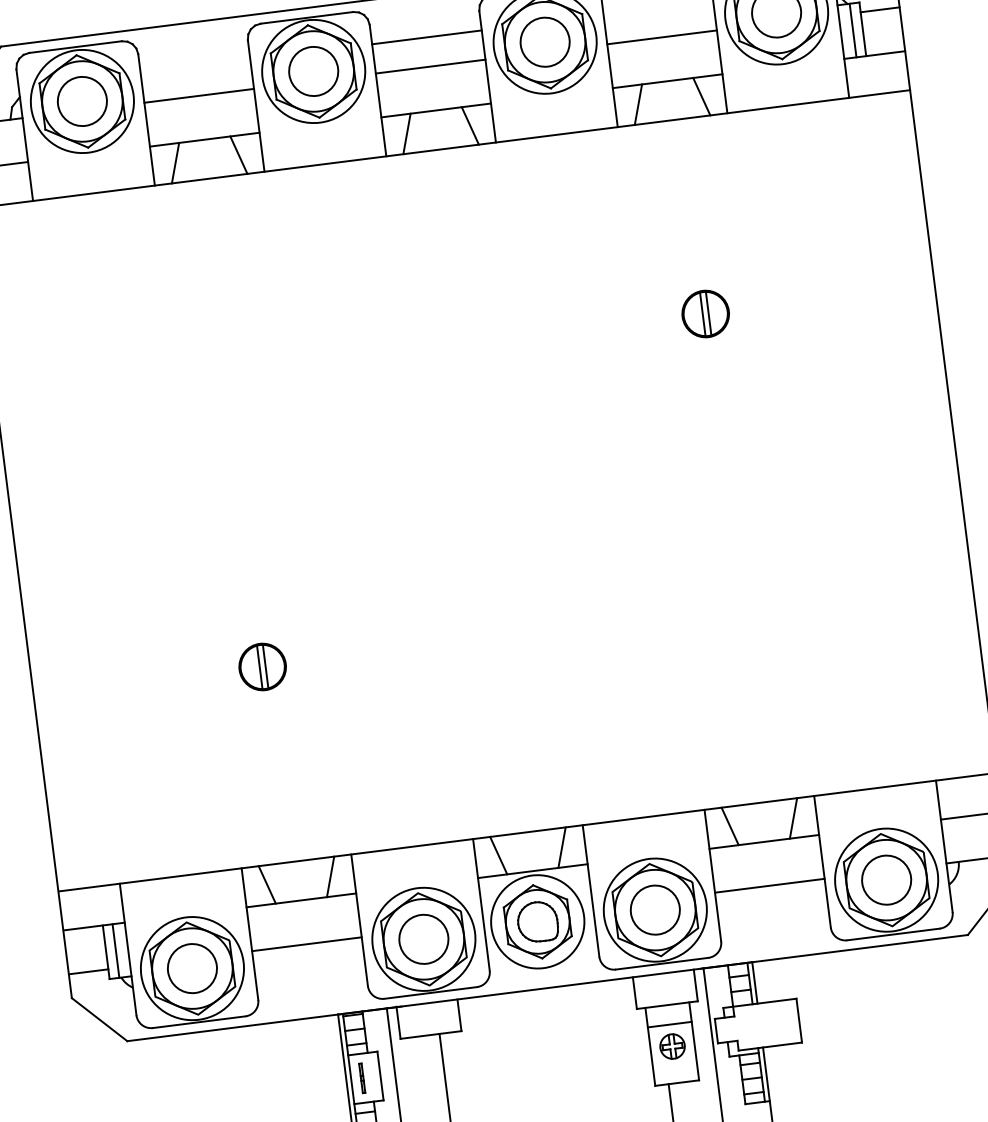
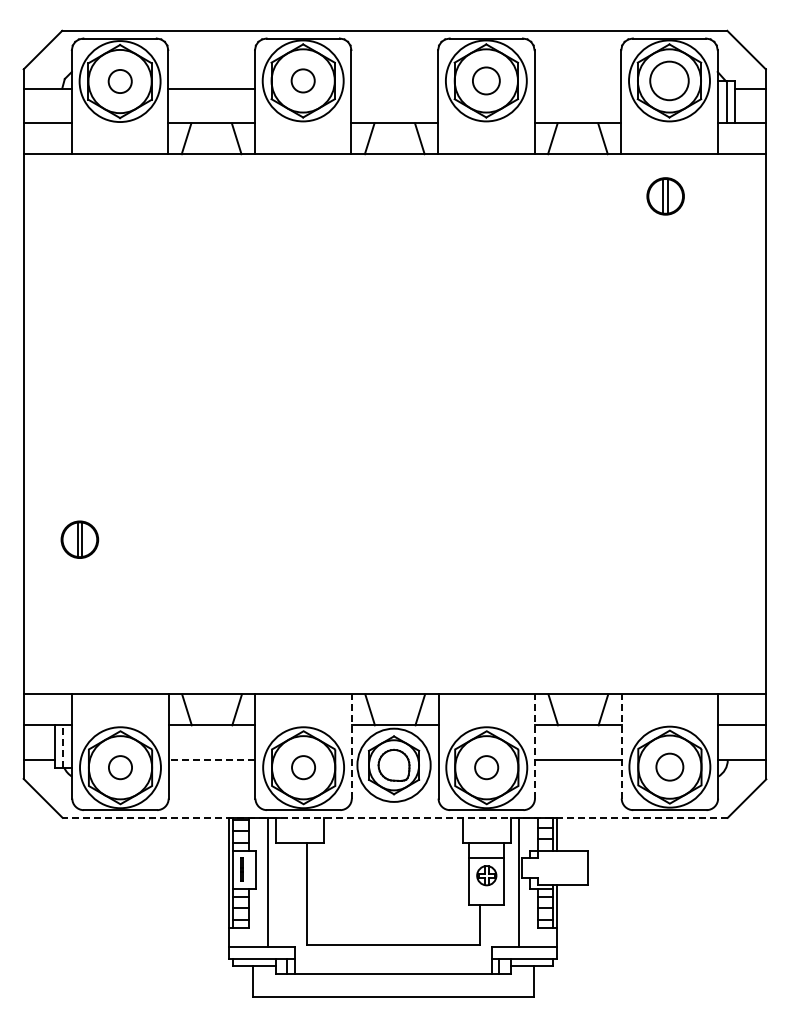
line: (426, 37) -> (394, 65), removed
line: (661, 37) -> (577, 88), removed
circle: (545, 41) -> (486, 80), size x0.7
line: (430, 66) -> (394, 88), removed
circle: (312, 71) -> (302, 80), size x0.6
circle: (82, 101) -> (120, 81), size x0.6
part: (705, 314) -> (665, 196), moved
part: (262, 666) -> (79, 539), moved
line: (822, 861) -> (621, 746), solid -> dashed
line: (712, 875) -> (534, 746), solid -> dashed
circle: (886, 879) -> (669, 766), size x0.7
line: (480, 904) -> (351, 746), solid -> dashed
circle: (654, 909) -> (486, 767), size x0.6
circle: (423, 939) -> (303, 767), size x0.6
line: (306, 944) -> (211, 760), solid -> dashed
line: (115, 951) -> (62, 746), solid -> dashed
circle: (192, 968) -> (120, 767), size x0.6
line: (547, 987) -> (395, 817), solid -> dashed

